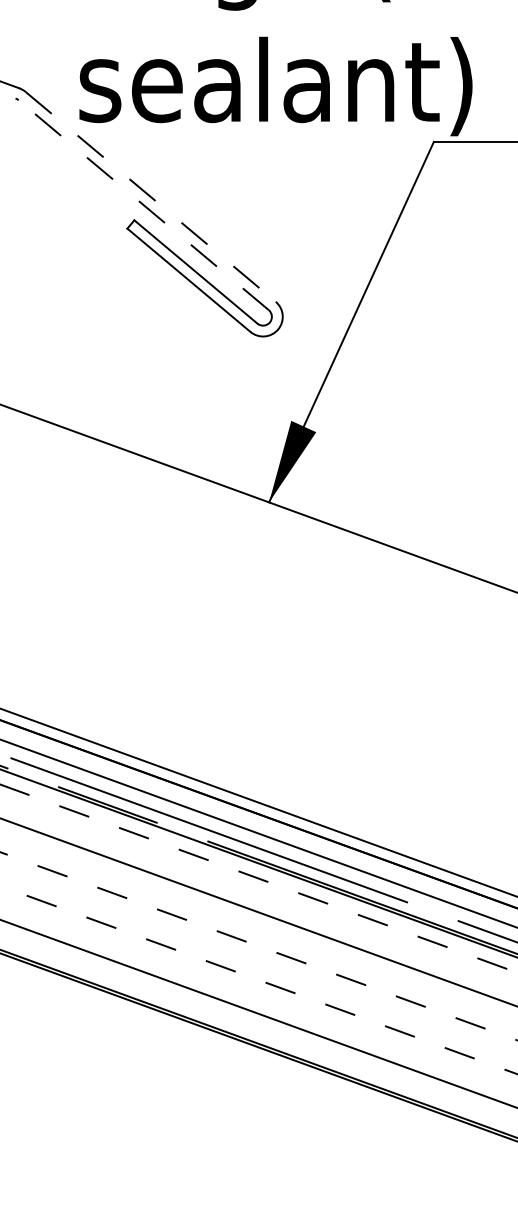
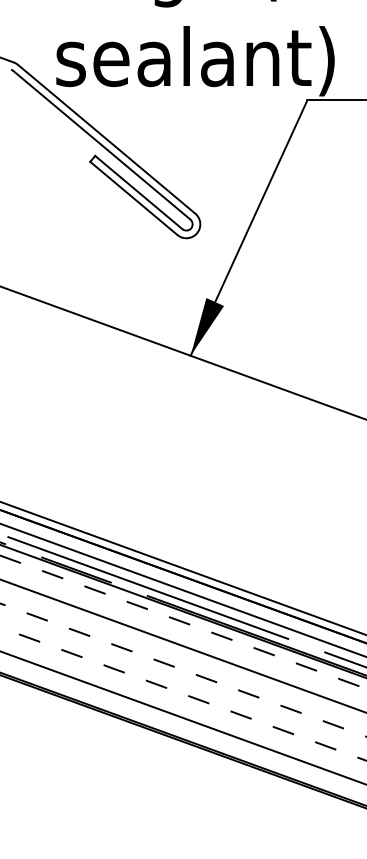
line: (151, 197) -> (107, 139), dashed -> solid
line: (143, 204) -> (101, 144), dashed -> solid

